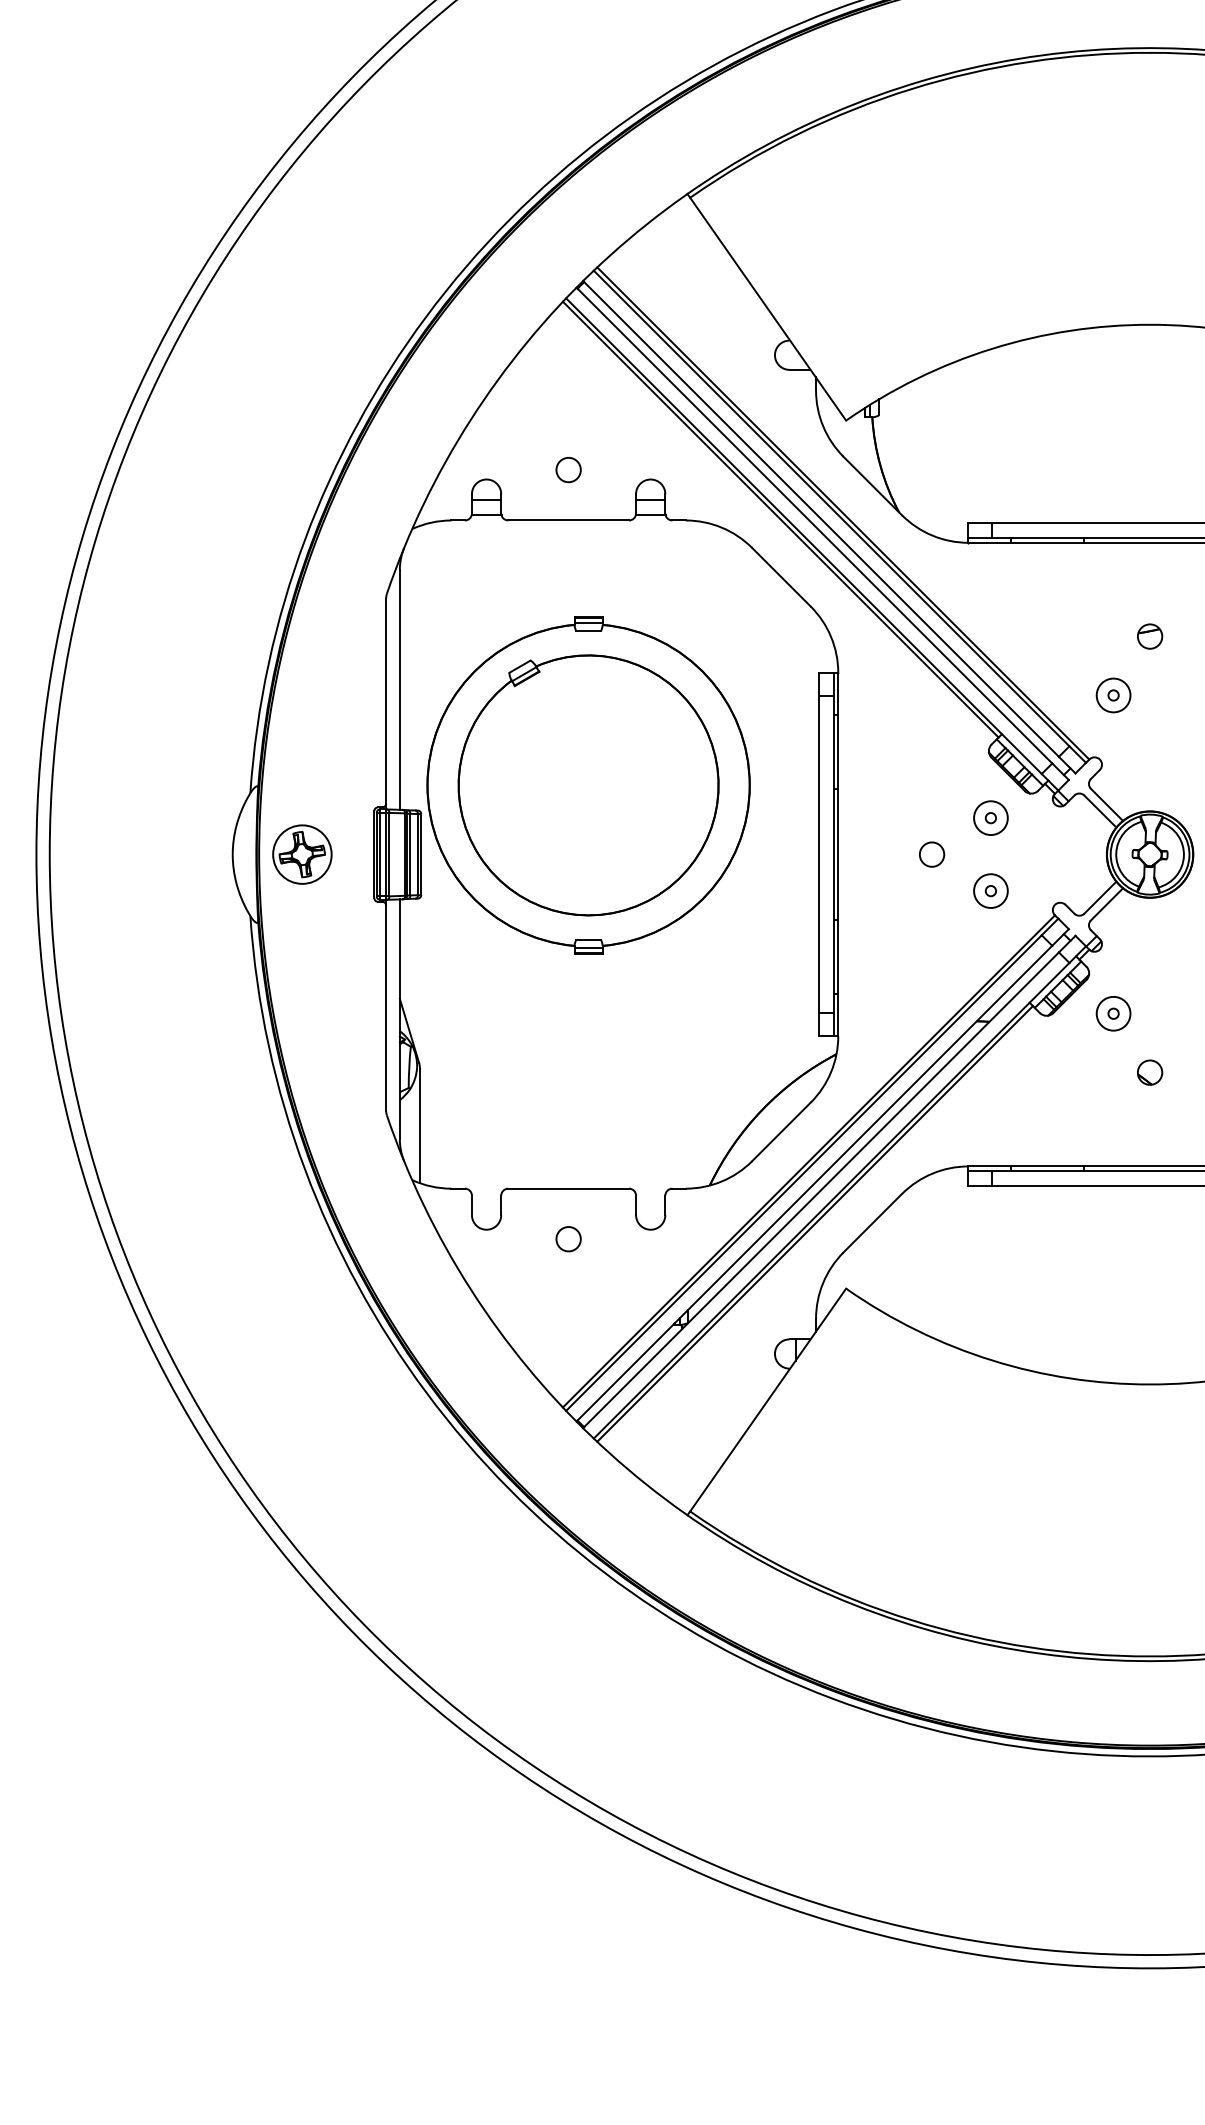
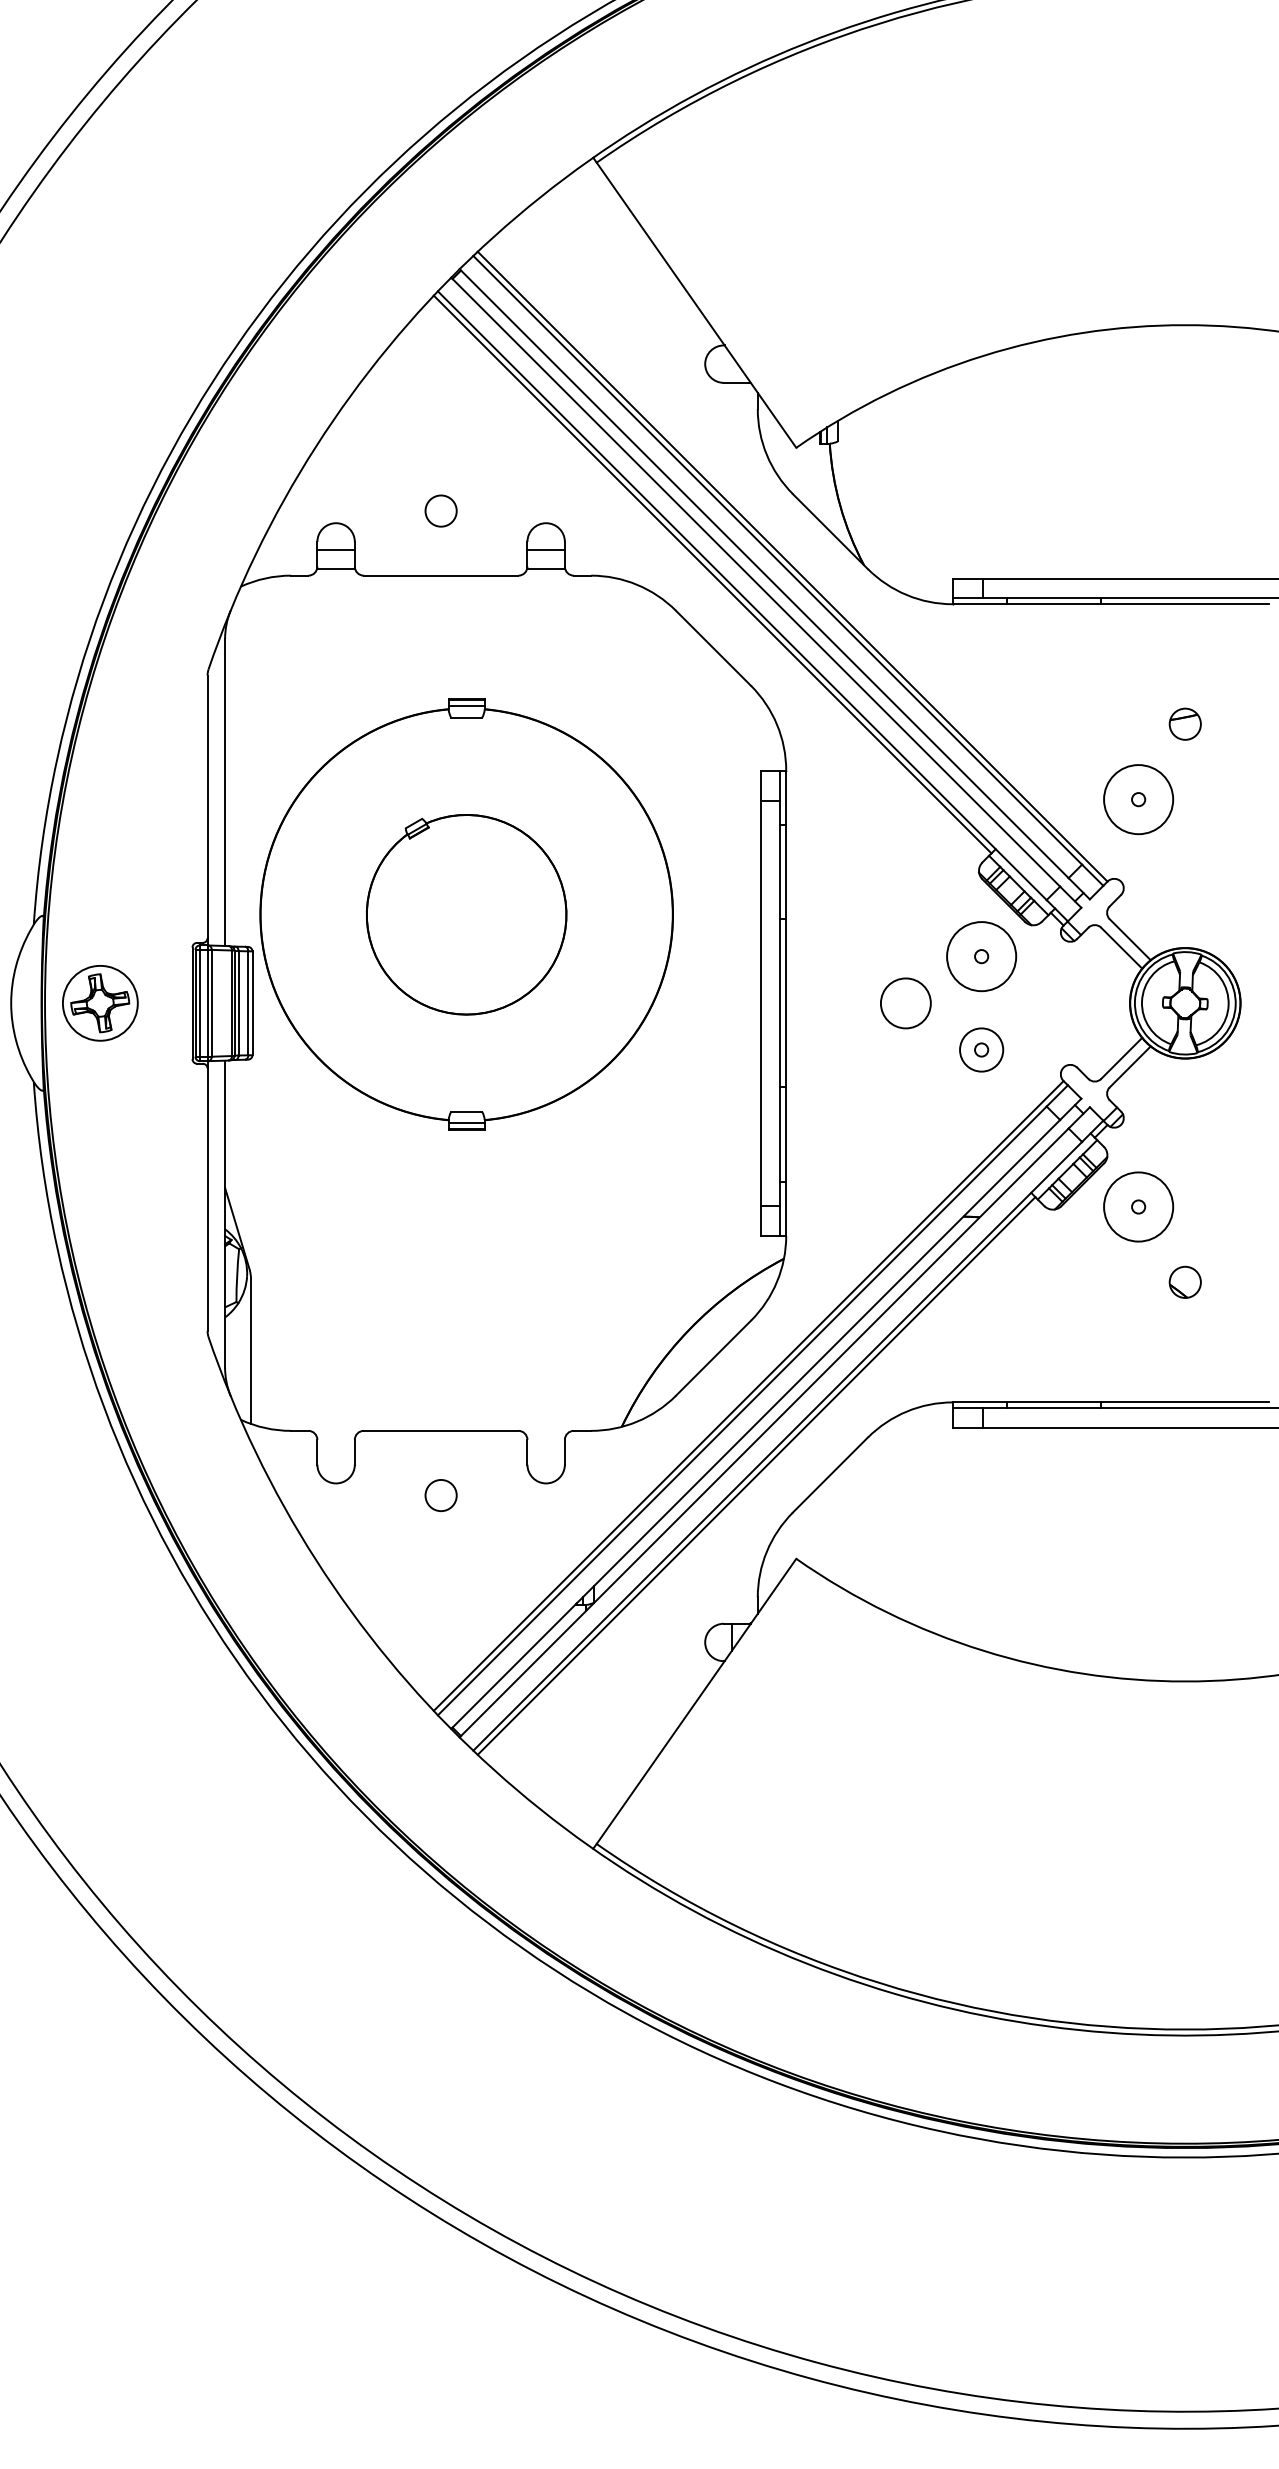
circle: (1113, 695) -> (1138, 799), size x1.6
part: (588, 785) -> (466, 914), size x0.6
circle: (990, 818) -> (981, 957), size x1.6
circle: (932, 854) -> (906, 1003), size x1.6
circle: (1113, 1013) -> (1138, 1206), size x1.6

